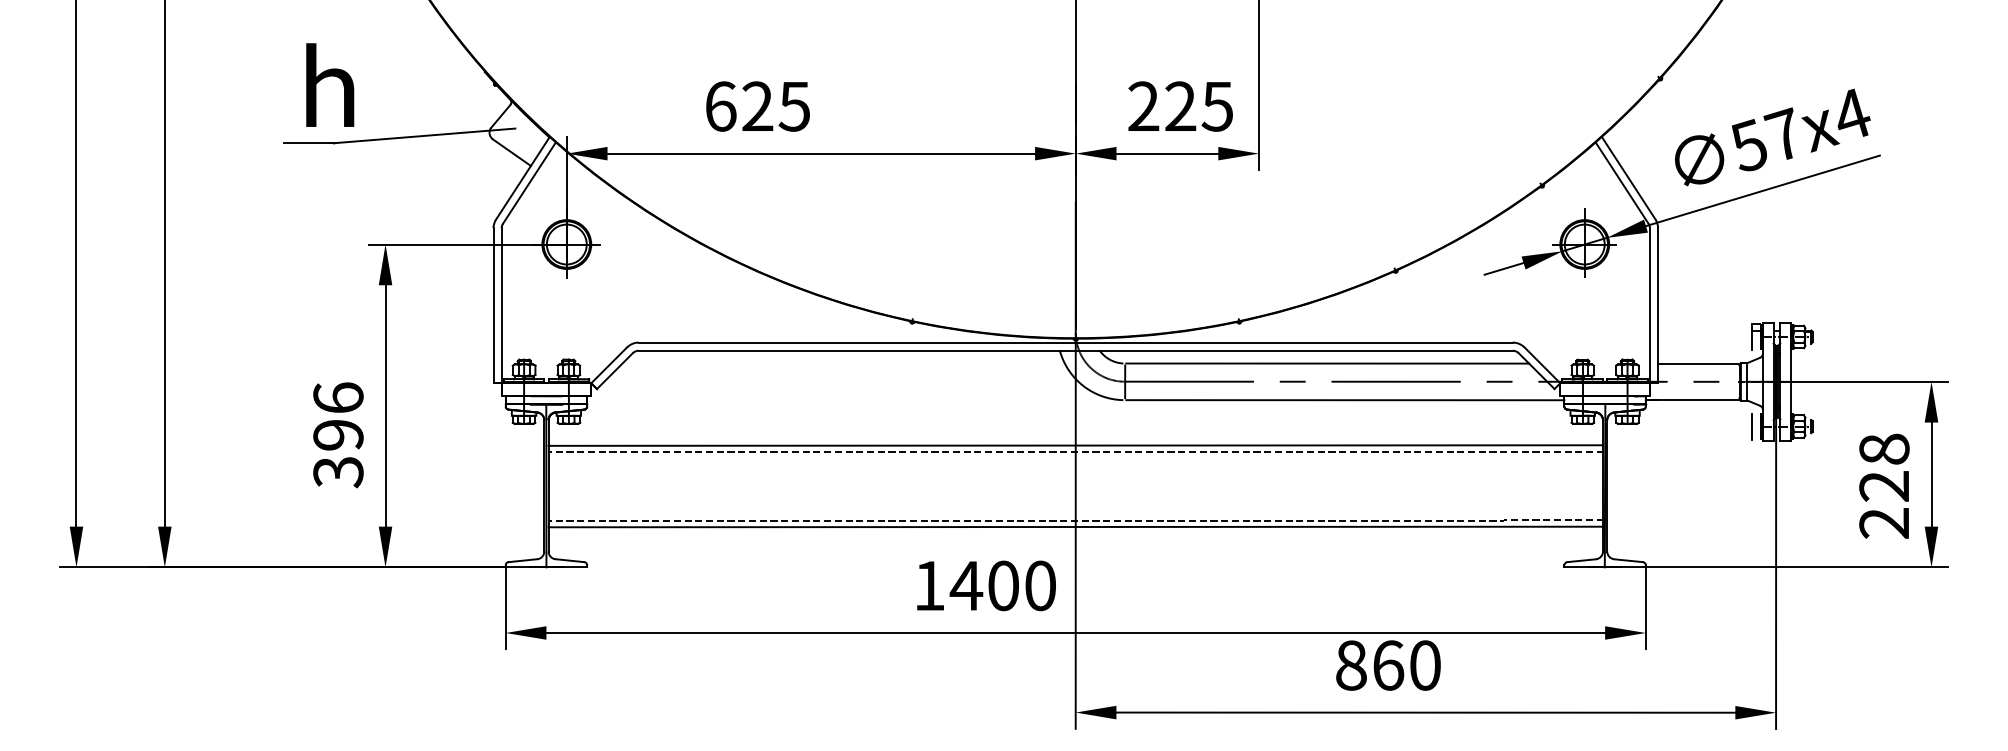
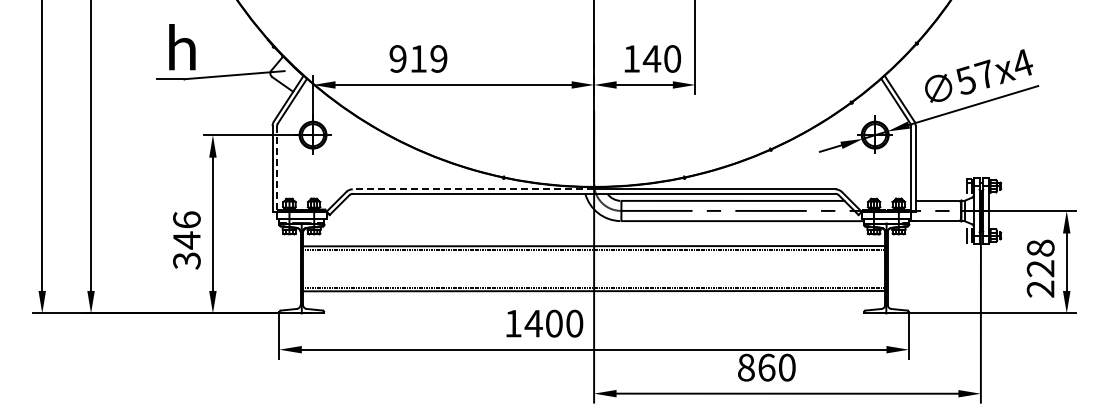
text: (757, 105) -> (418, 58), 625 -> 919
text: (1179, 105) -> (651, 58), 225 -> 140
line: (502, 304) -> (277, 168), solid -> dashed
line: (857, 342) -> (473, 189), solid -> dashed
text: (337, 435) -> (186, 240), 396 -> 346

